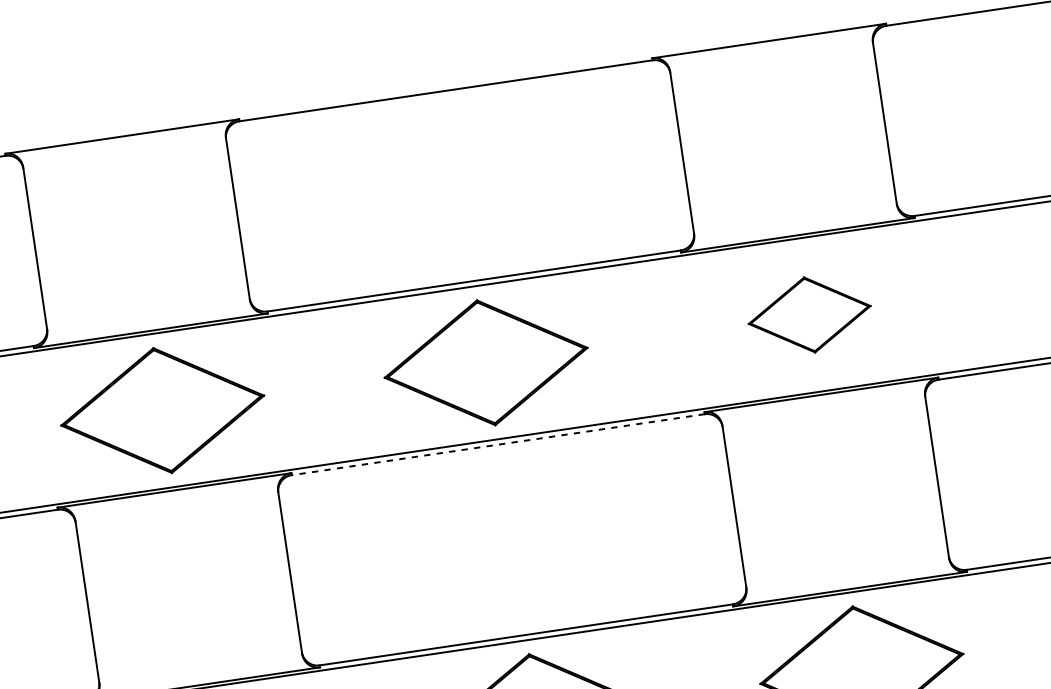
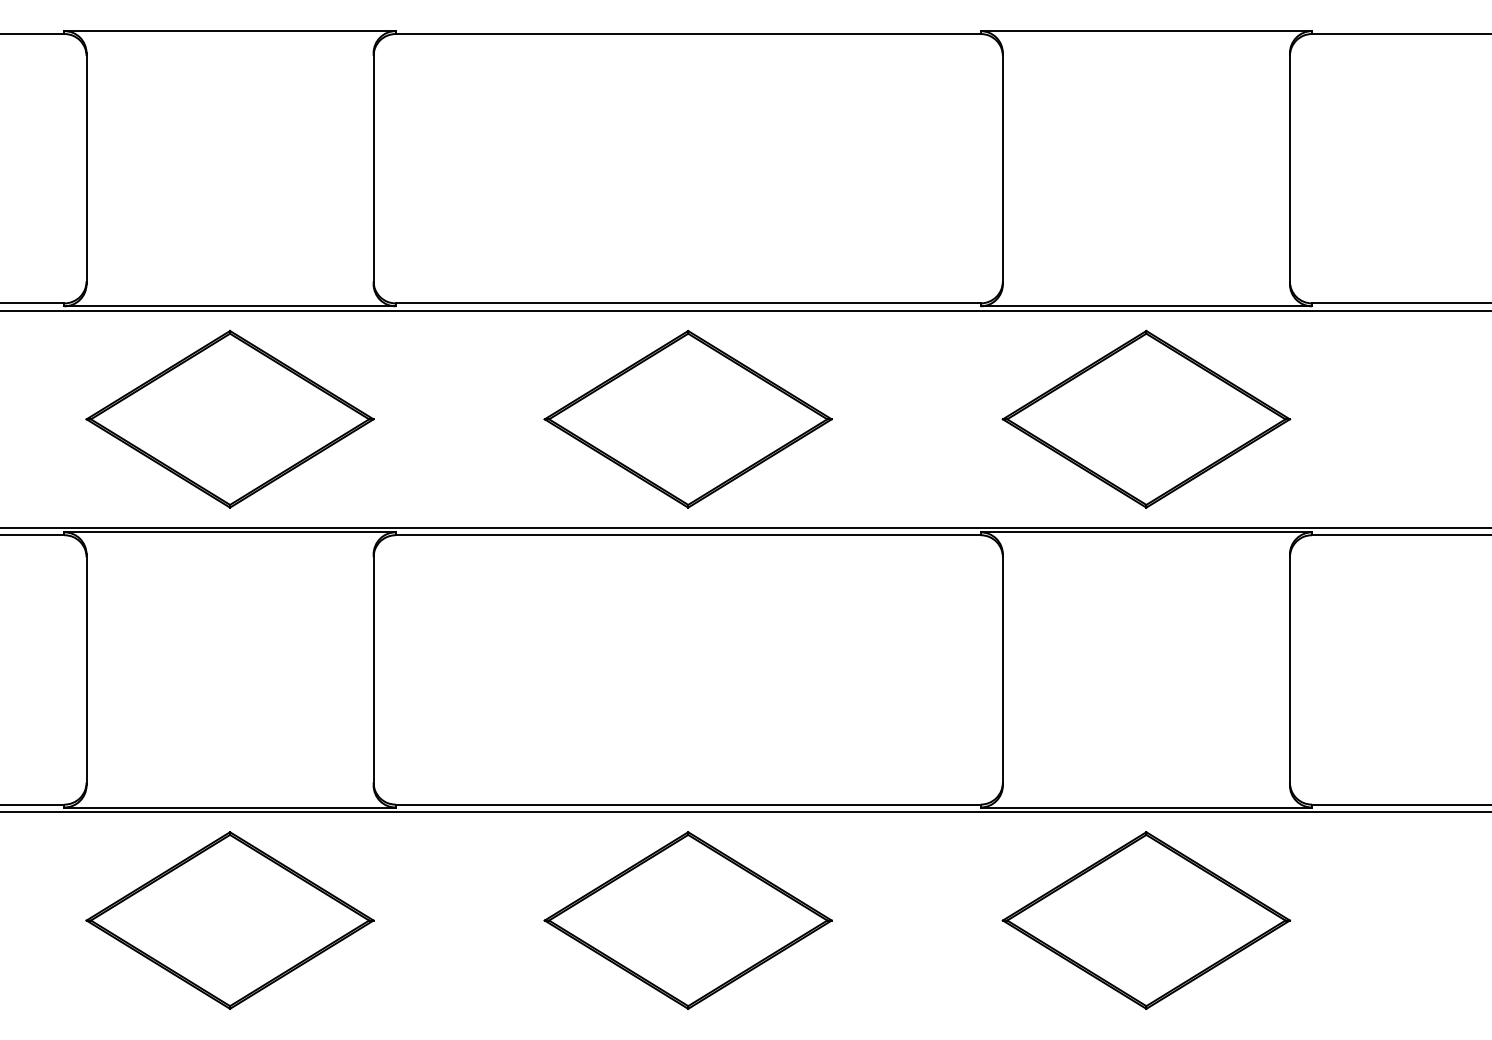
part: (809, 314) -> (1146, 418), size x1.67
line: (498, 444) -> (688, 535), dashed -> solid

